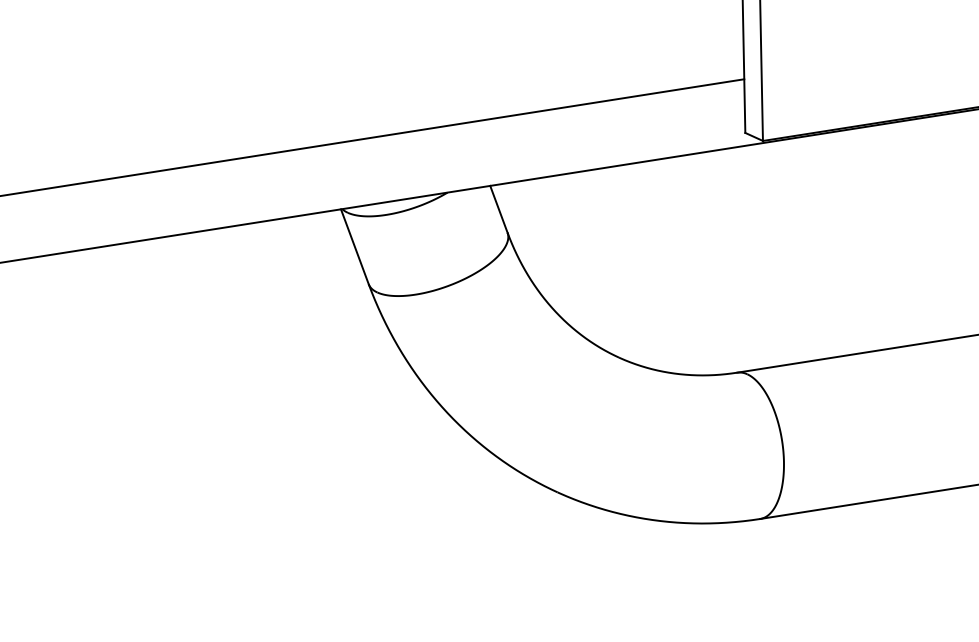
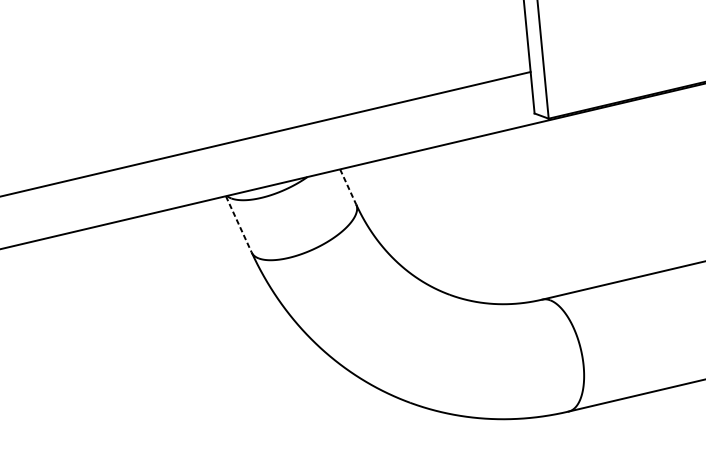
line: (498, 209) -> (347, 187), solid -> dashed
line: (354, 246) -> (238, 224), solid -> dashed

